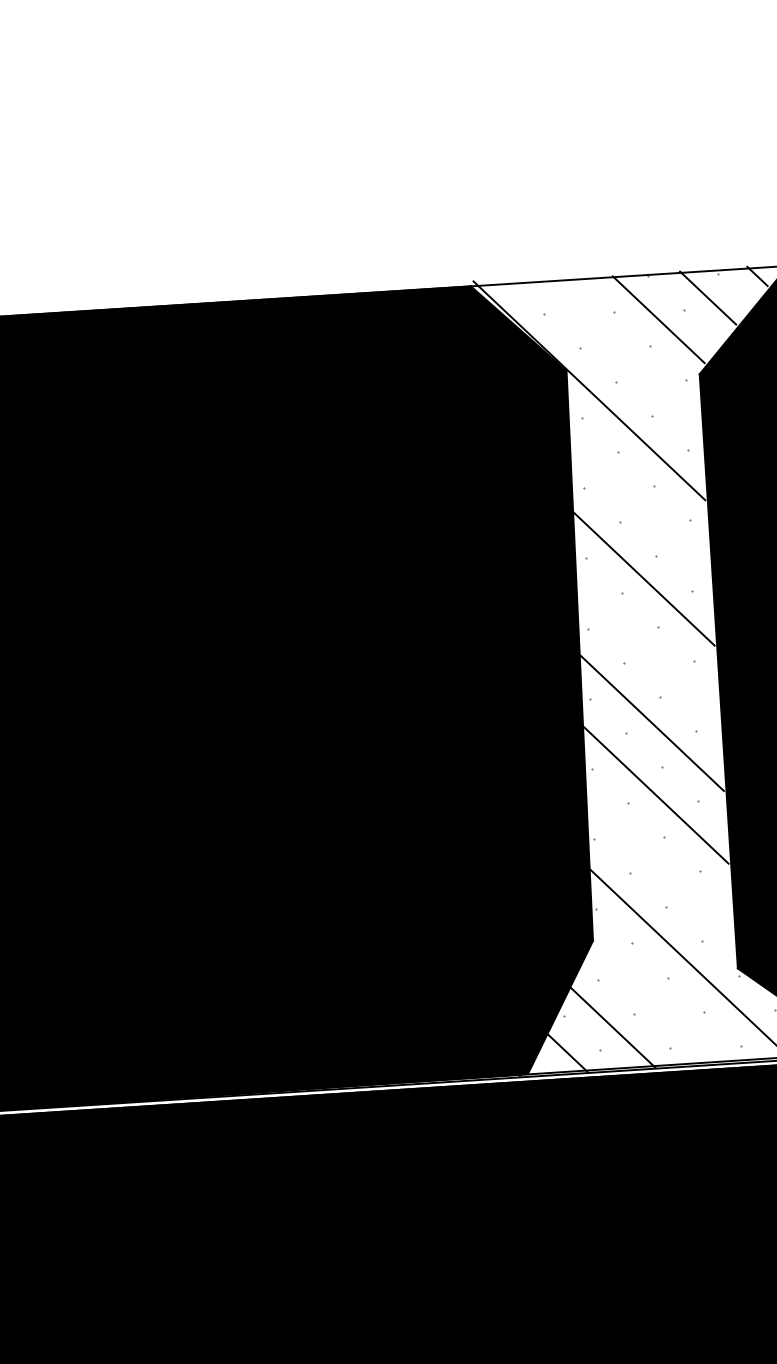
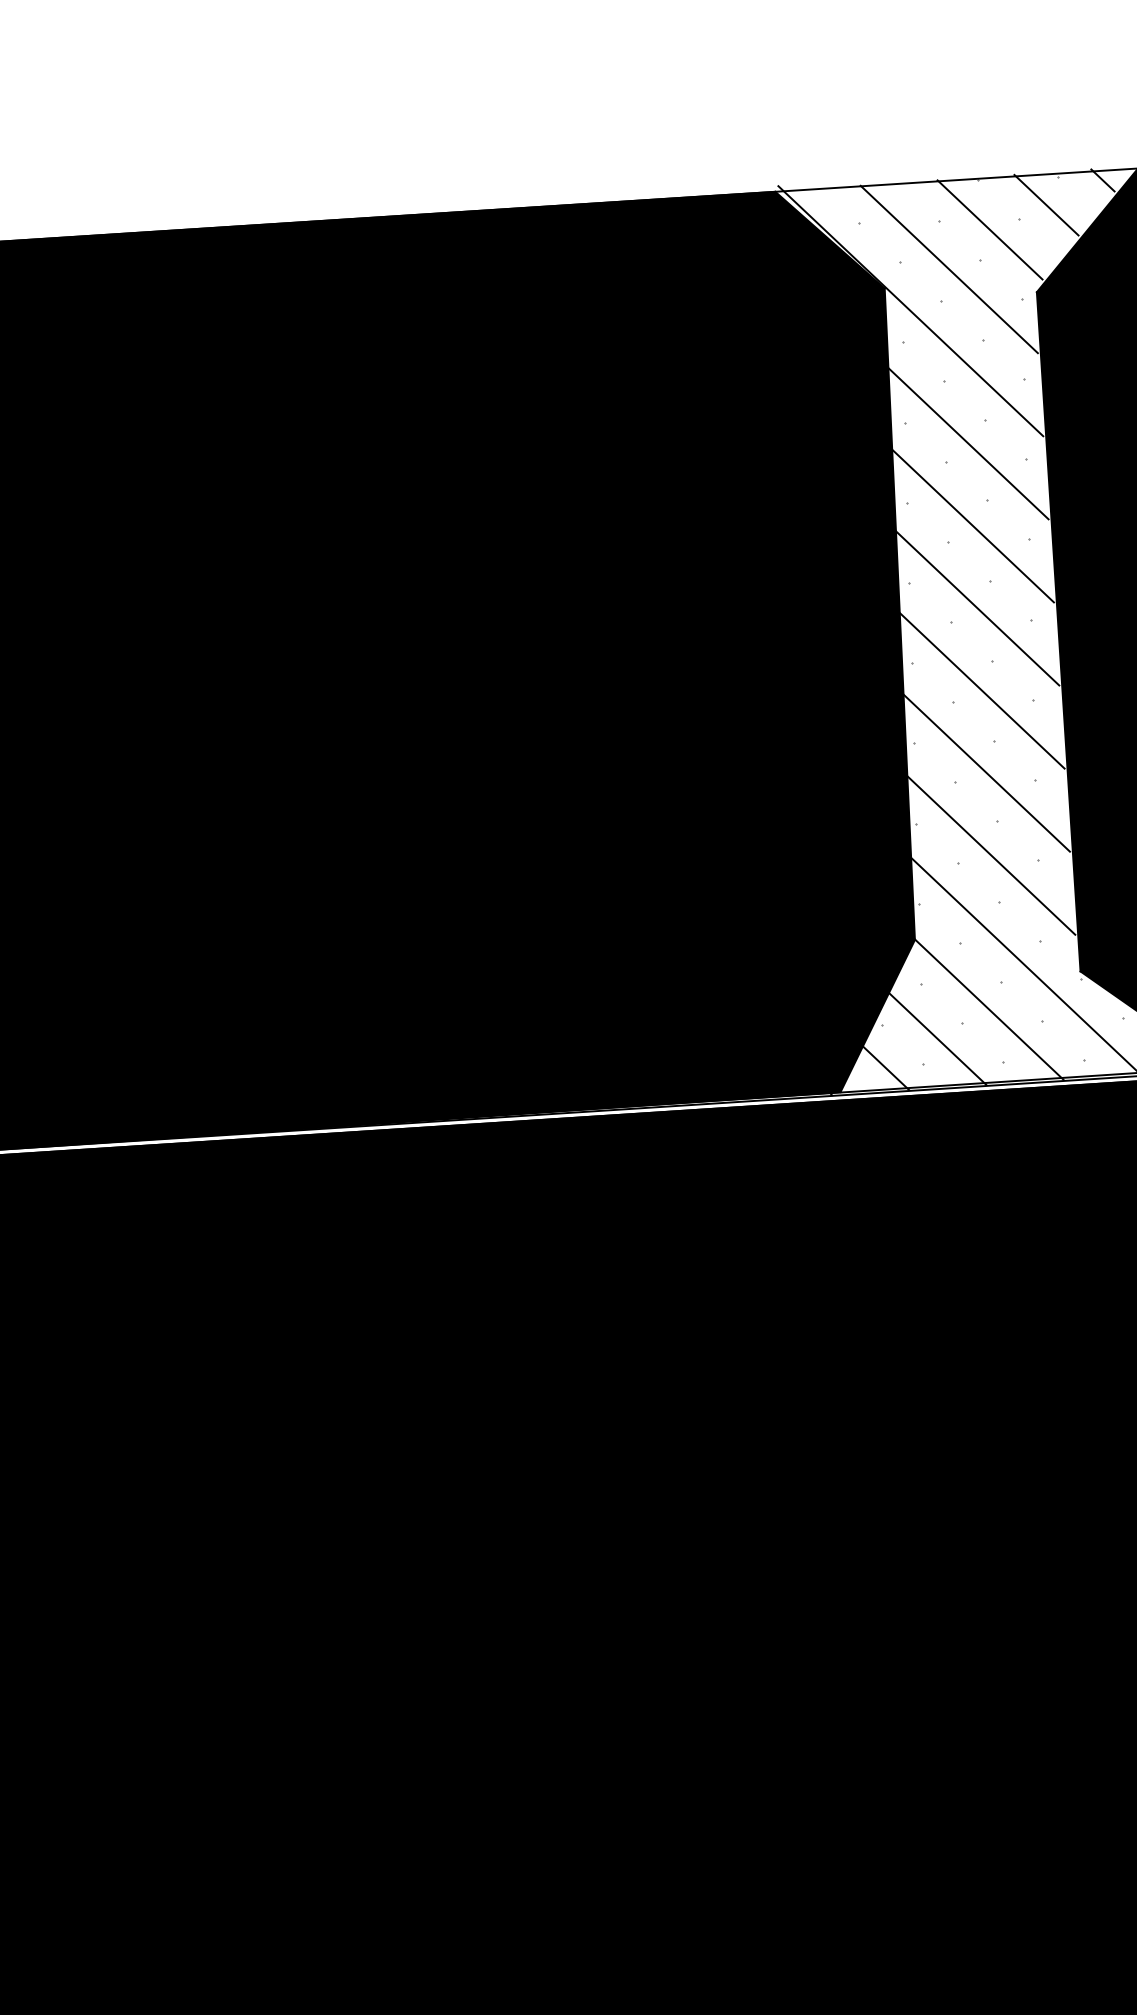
line: (622, 354) -> (948, 269), added
line: (639, 506) -> (968, 443), added
line: (647, 650) -> (977, 608), added
line: (659, 867) -> (991, 855), added
line: (657, 1001) -> (988, 1009), added

